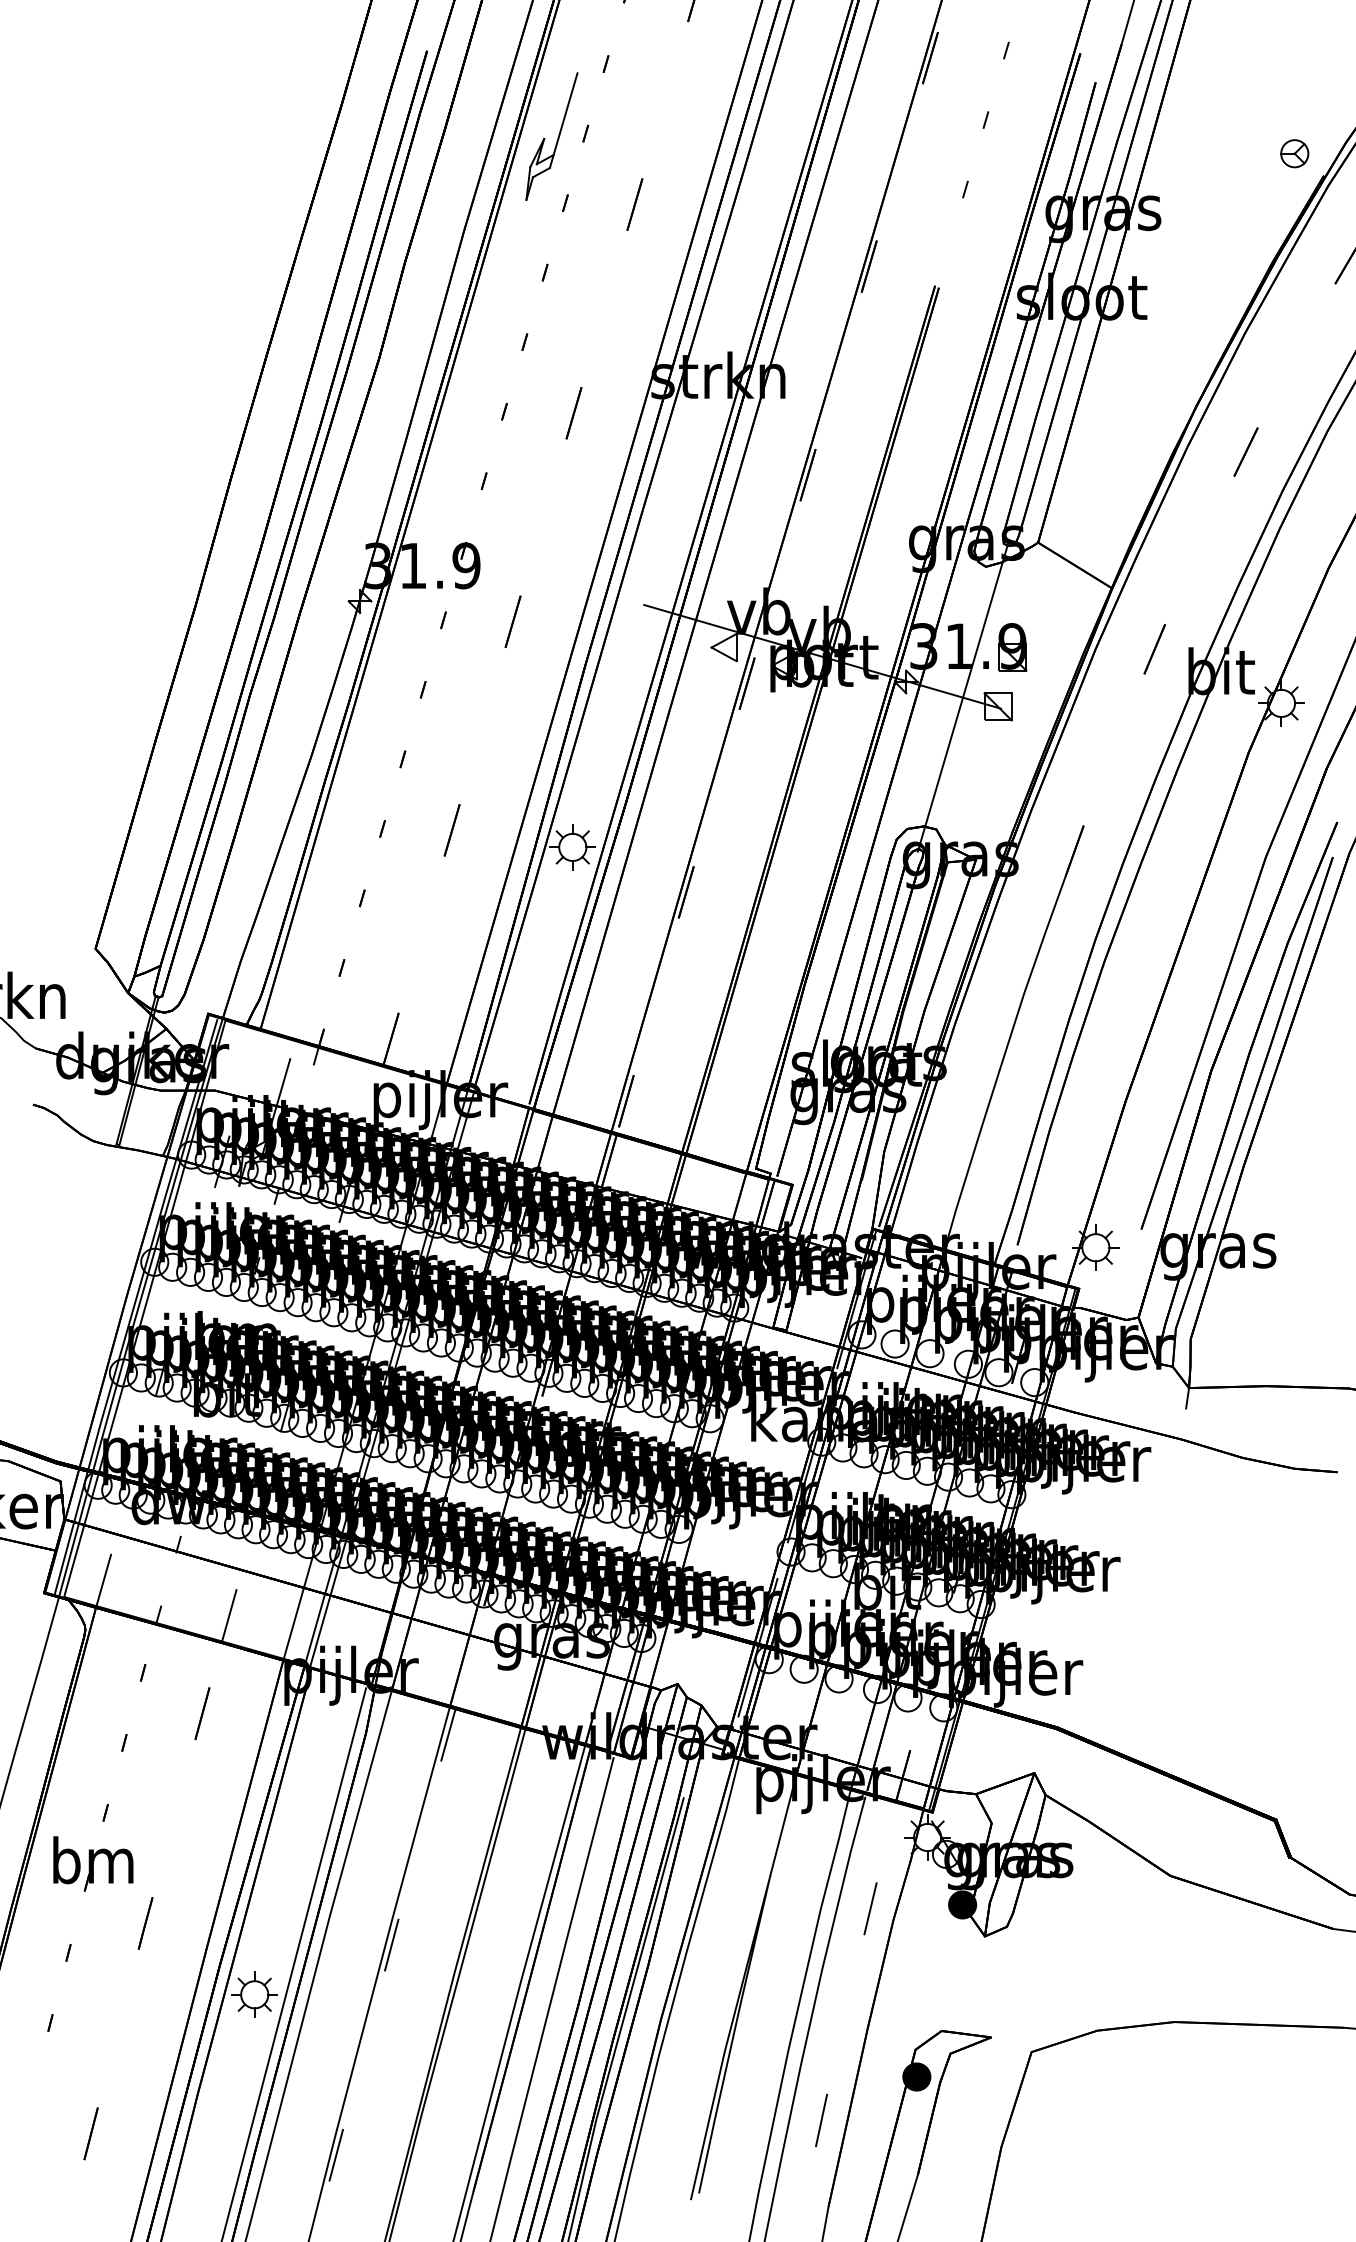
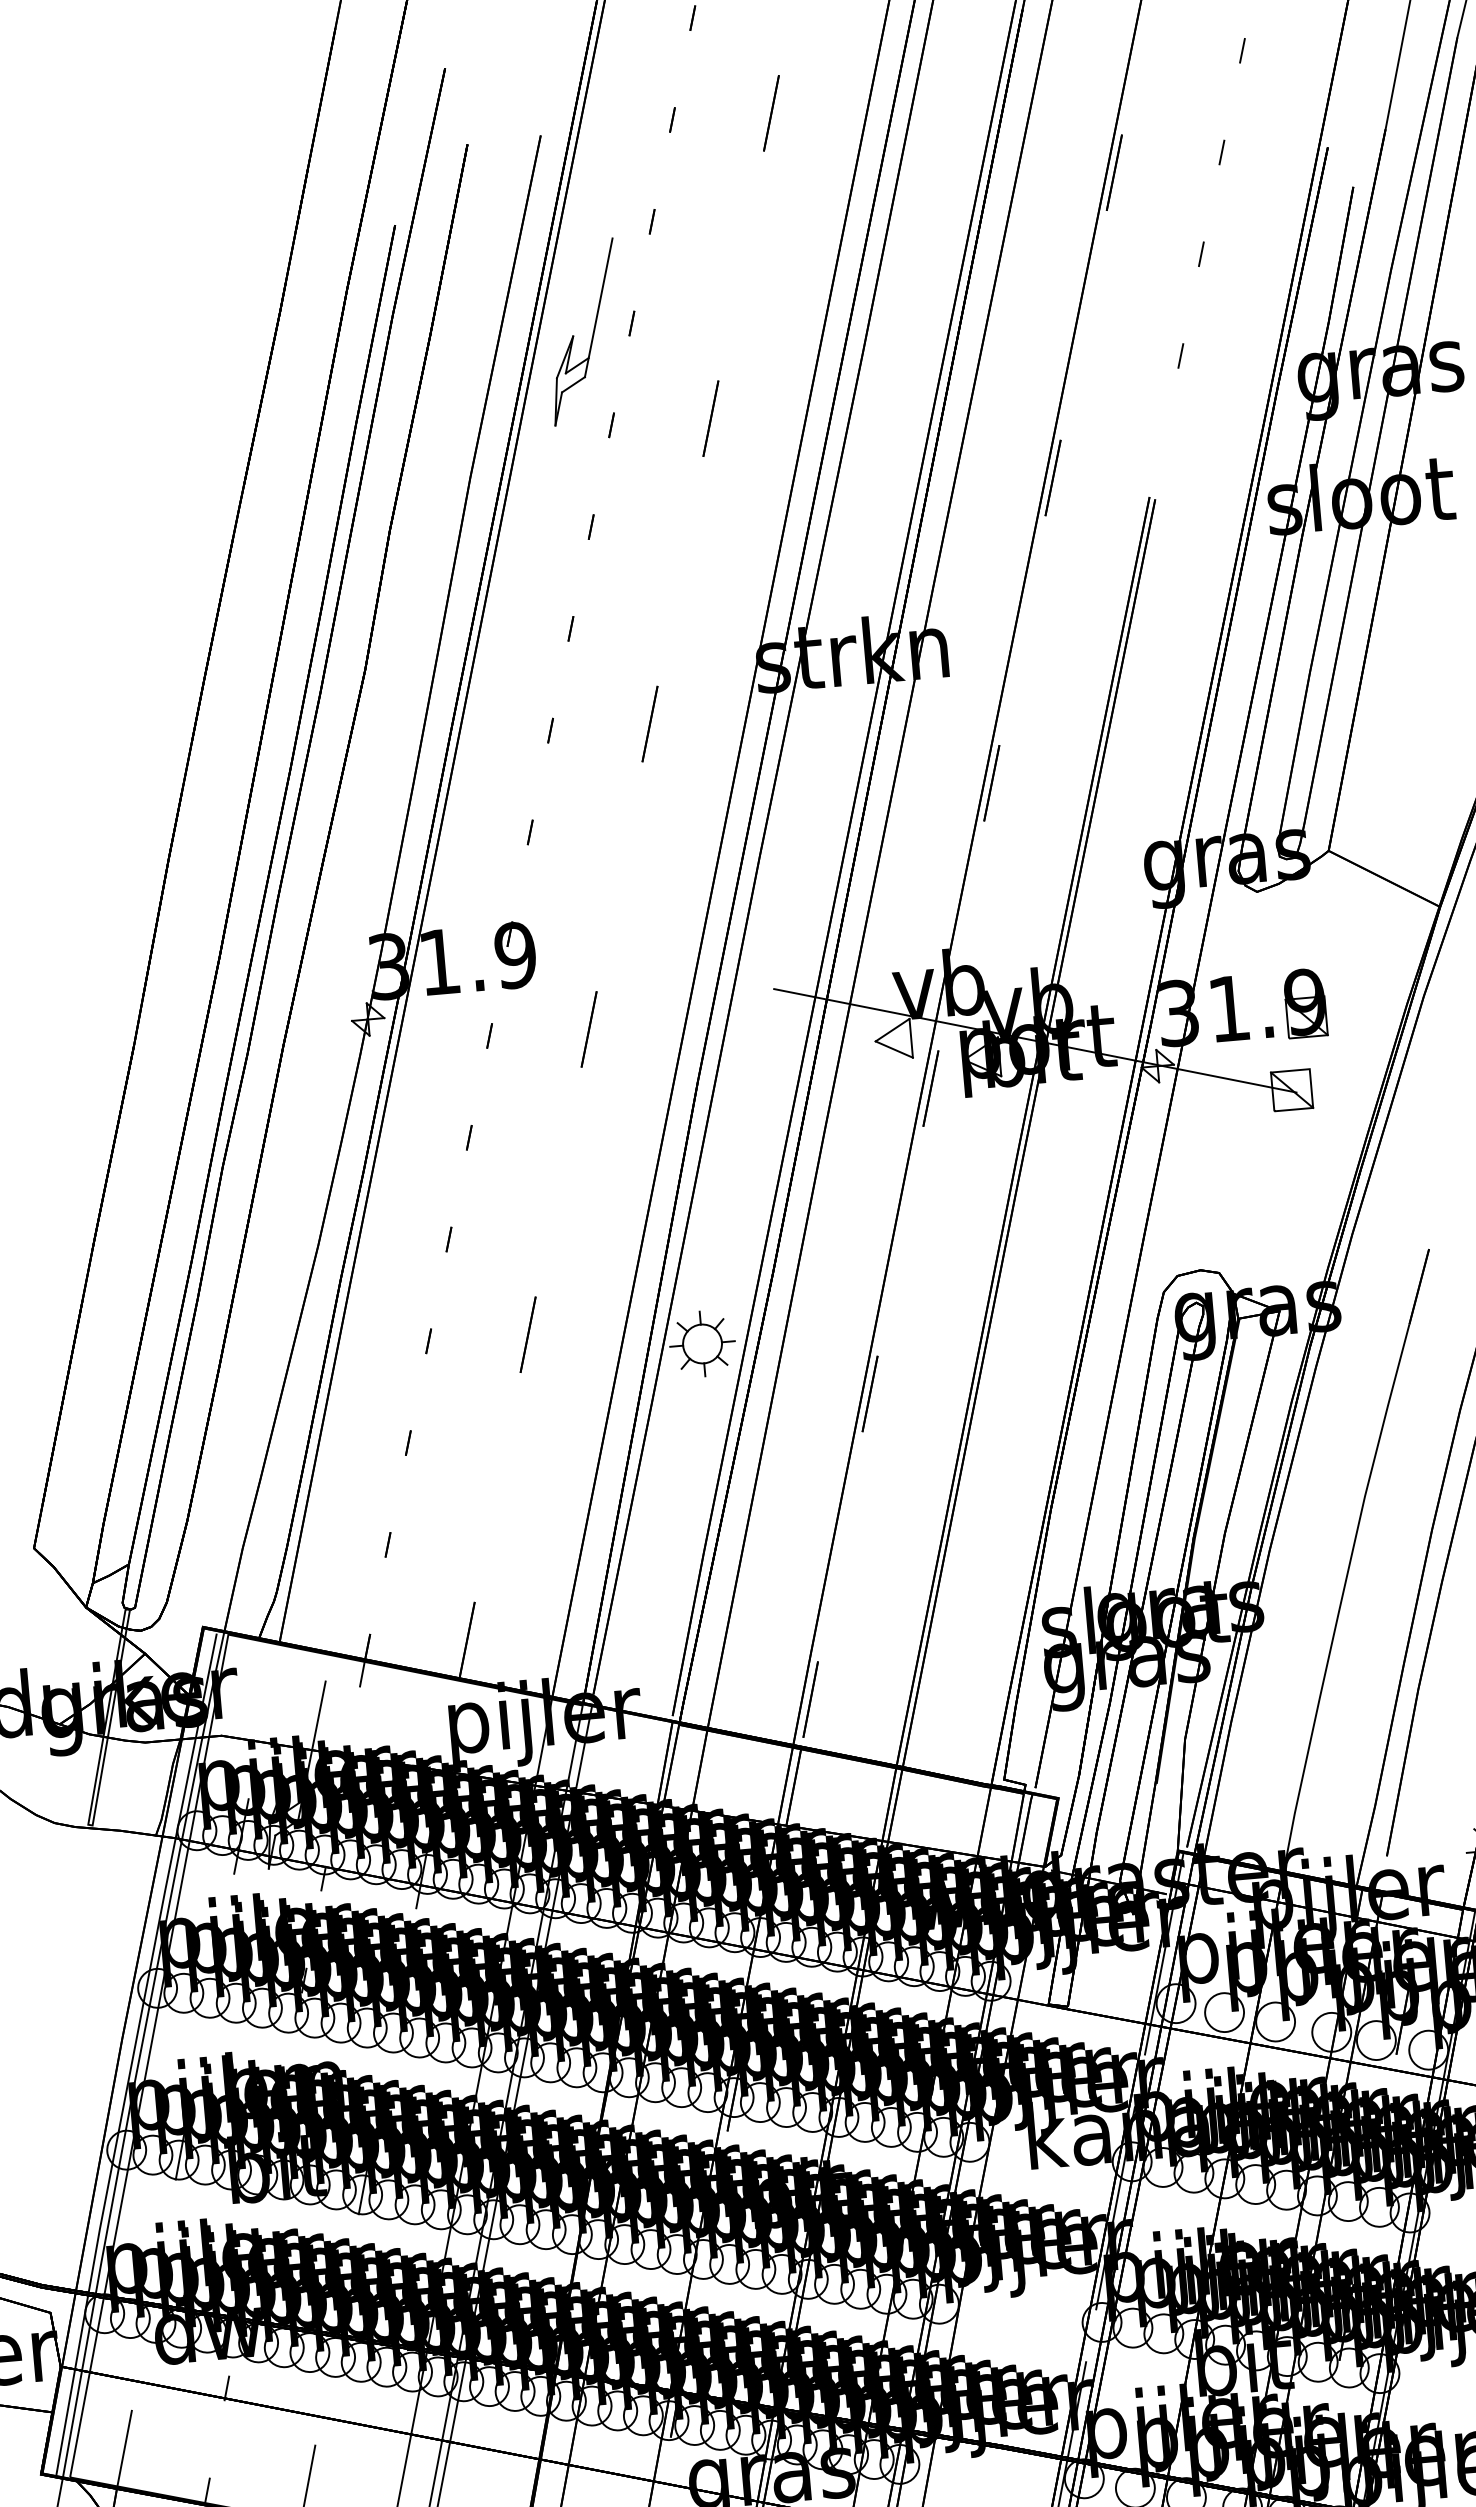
line: (963, 695) -> (1241, 1078), removed

